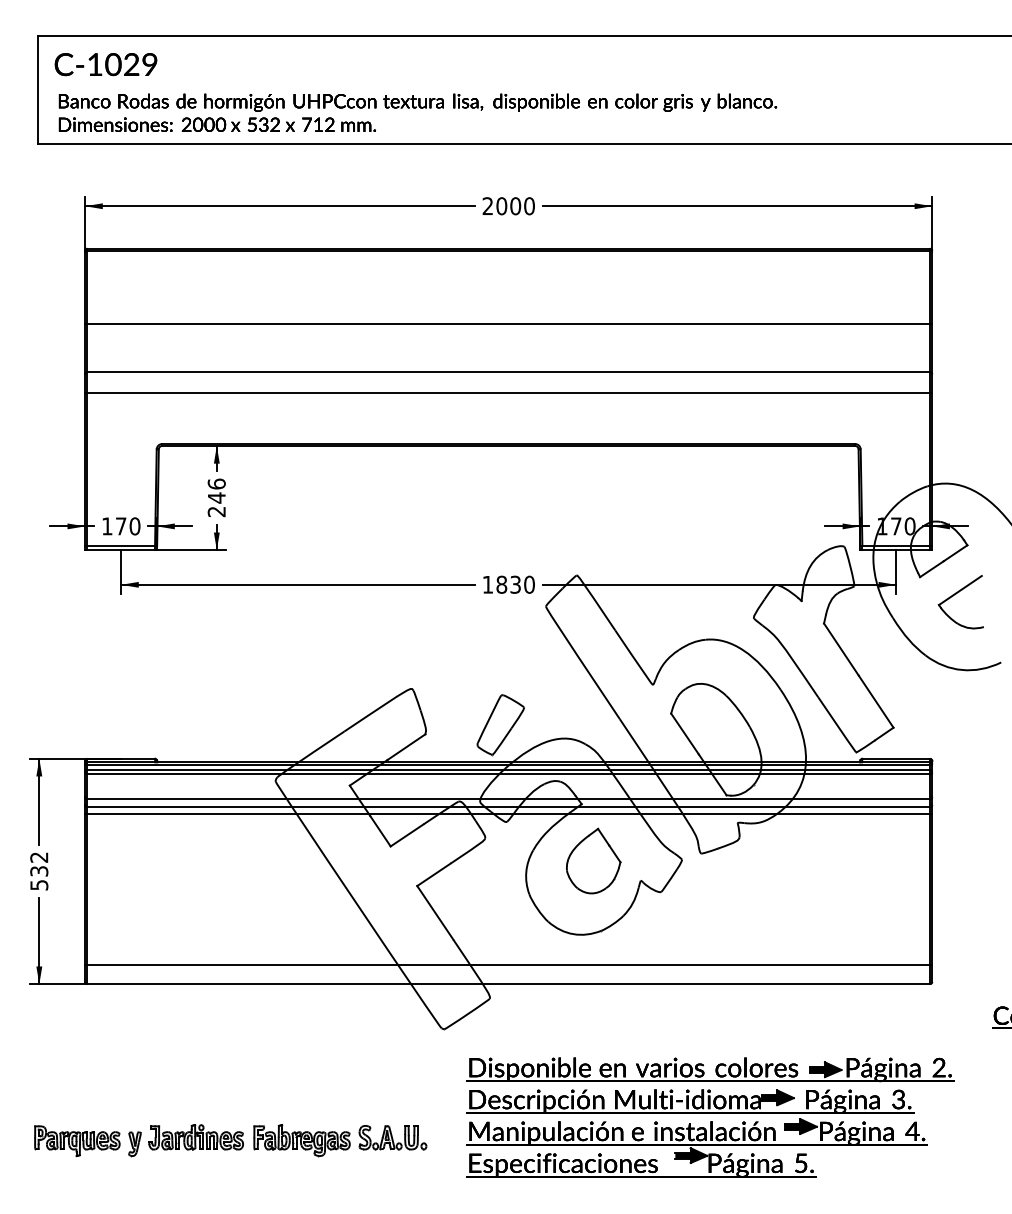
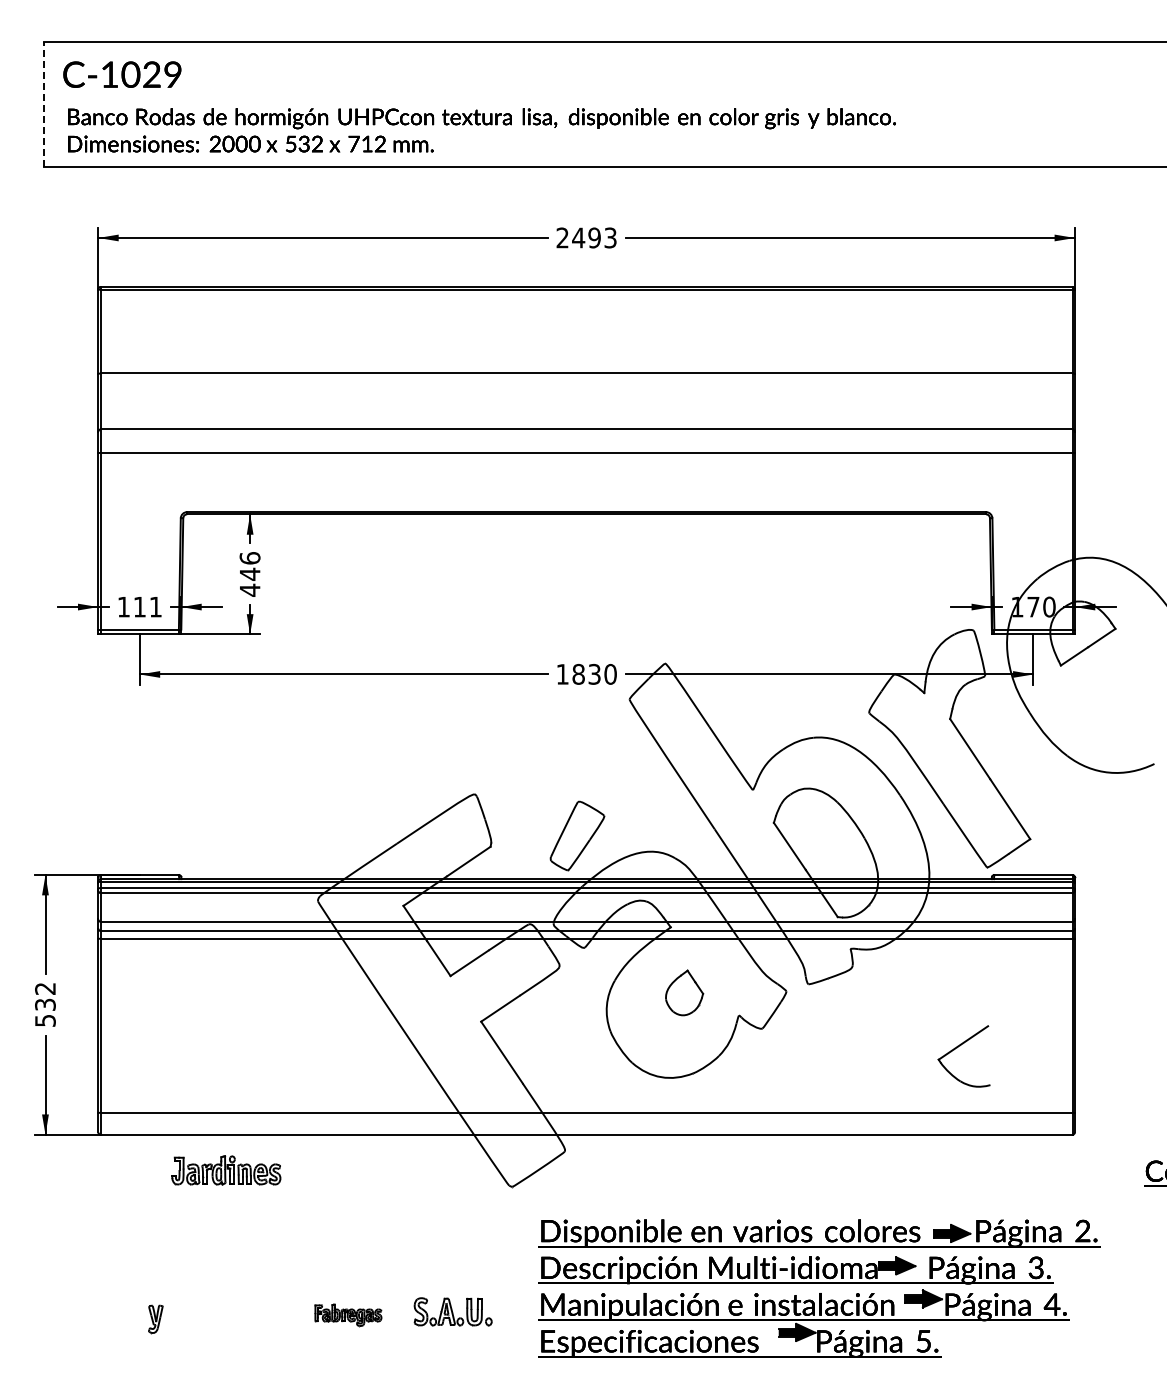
line: (38, 89) -> (44, 103), solid -> dashed
text: (515, 205) -> (594, 237), 2000 -> 2493
text: (216, 511) -> (249, 589), 246 -> 446
text: (128, 525) -> (148, 606), 170 -> 111
part: (955, 595) -> (957, 1048), moved
part: (593, 860) -> (684, 992), size x0.6
part: (196, 1137) -> (226, 1170), moved
part: (76, 1140) -> (88, 1315), removed
part: (302, 1140) -> (348, 1315), size x0.6

